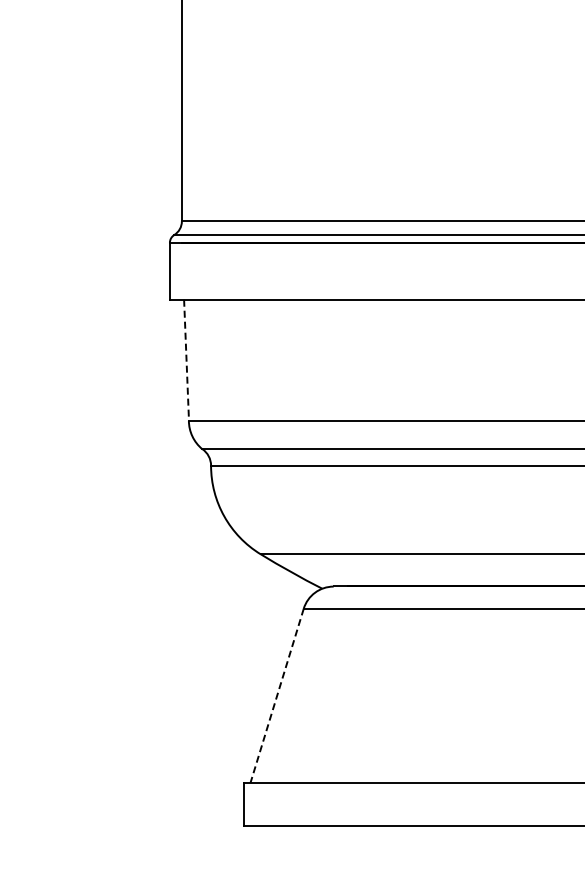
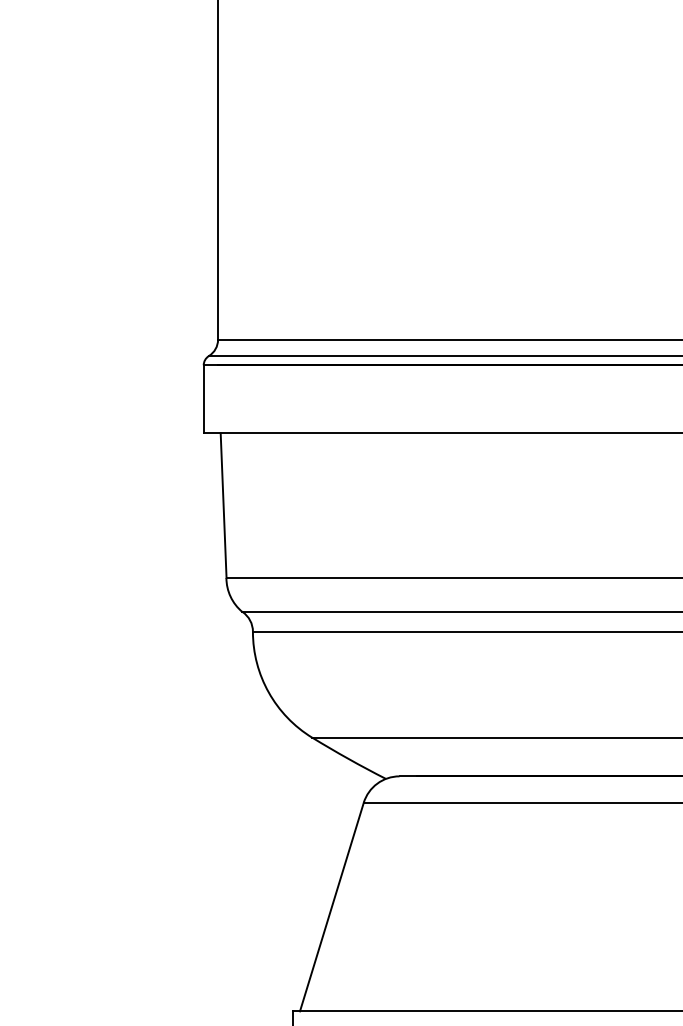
line: (186, 360) -> (223, 506), dashed -> solid
line: (276, 696) -> (331, 907), dashed -> solid

